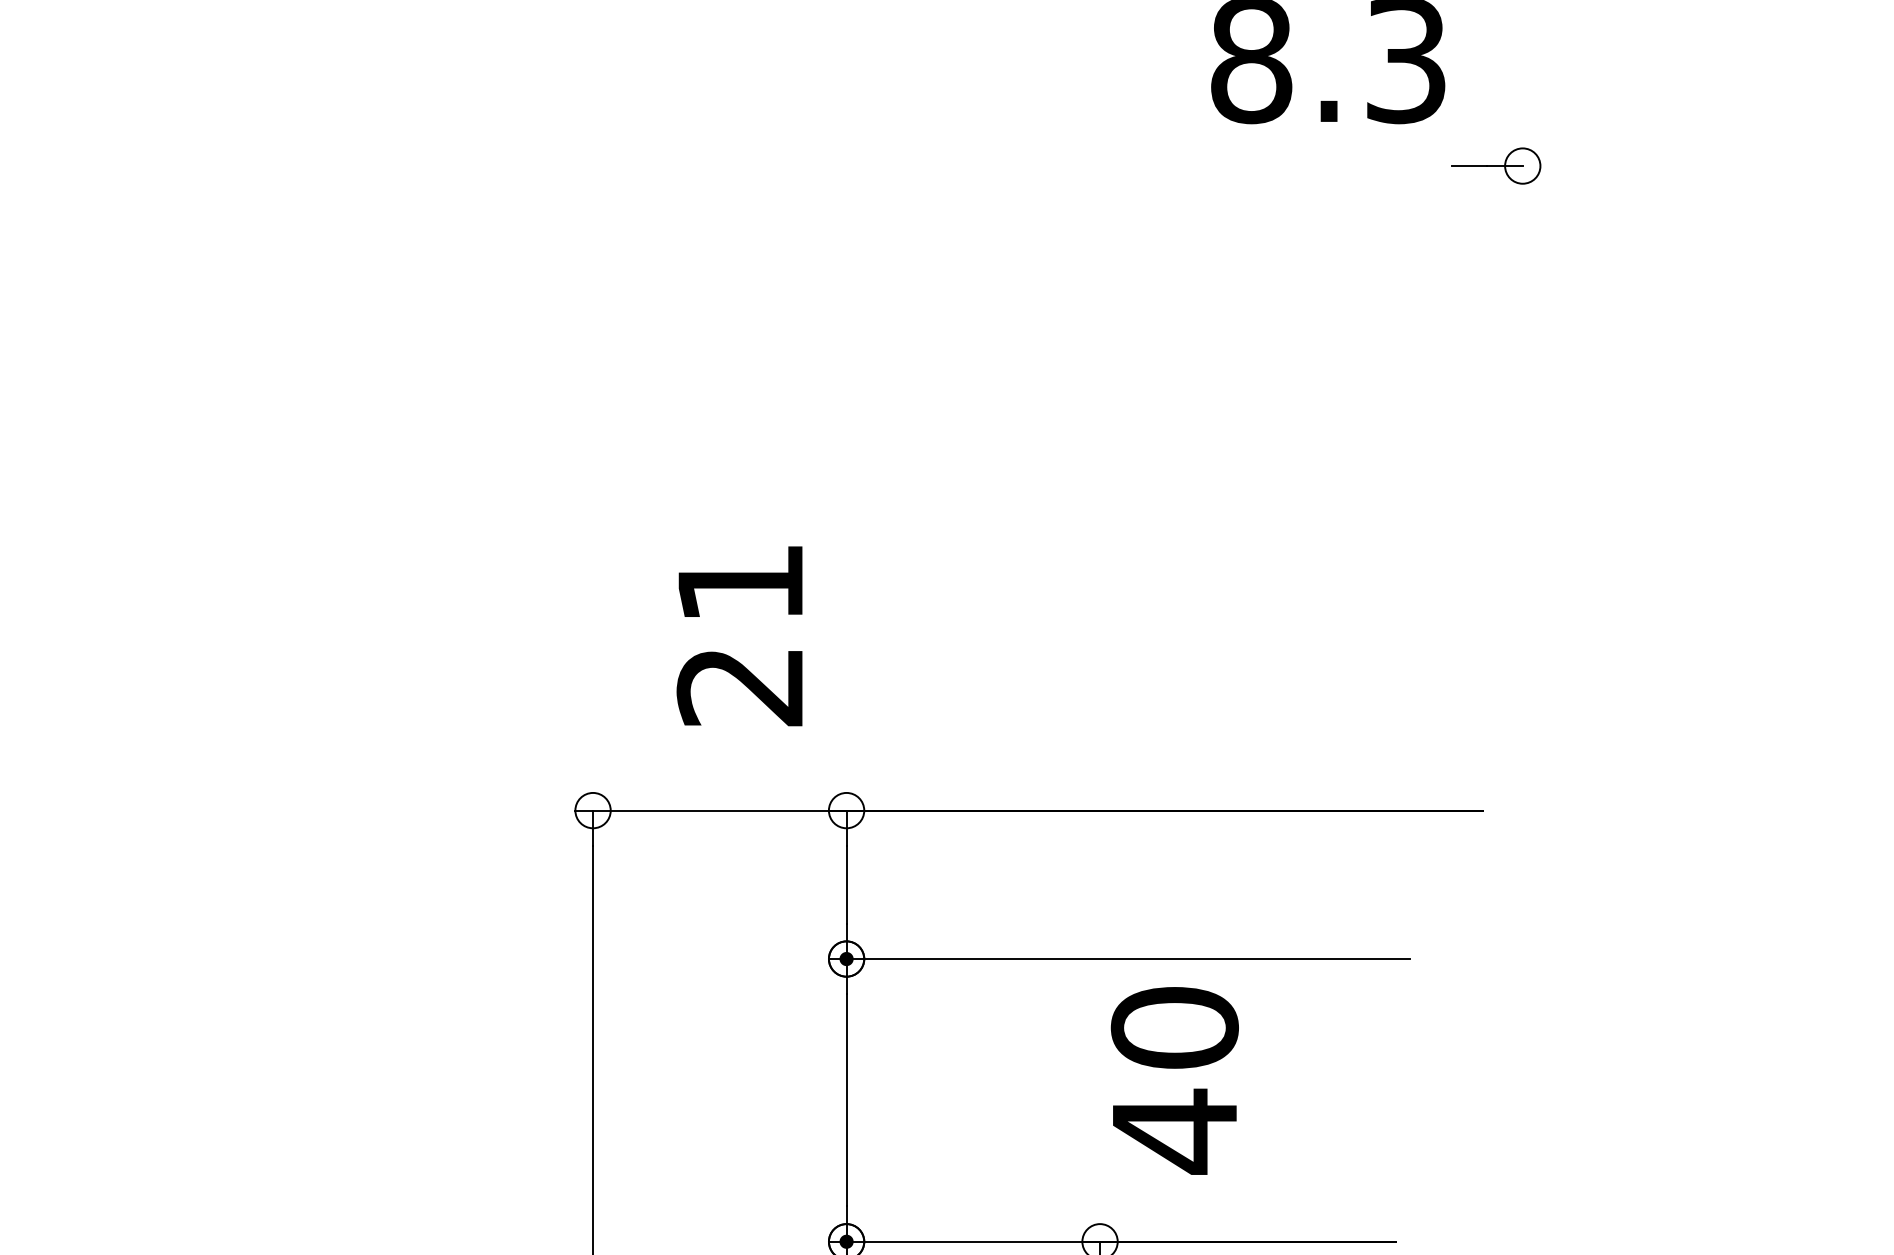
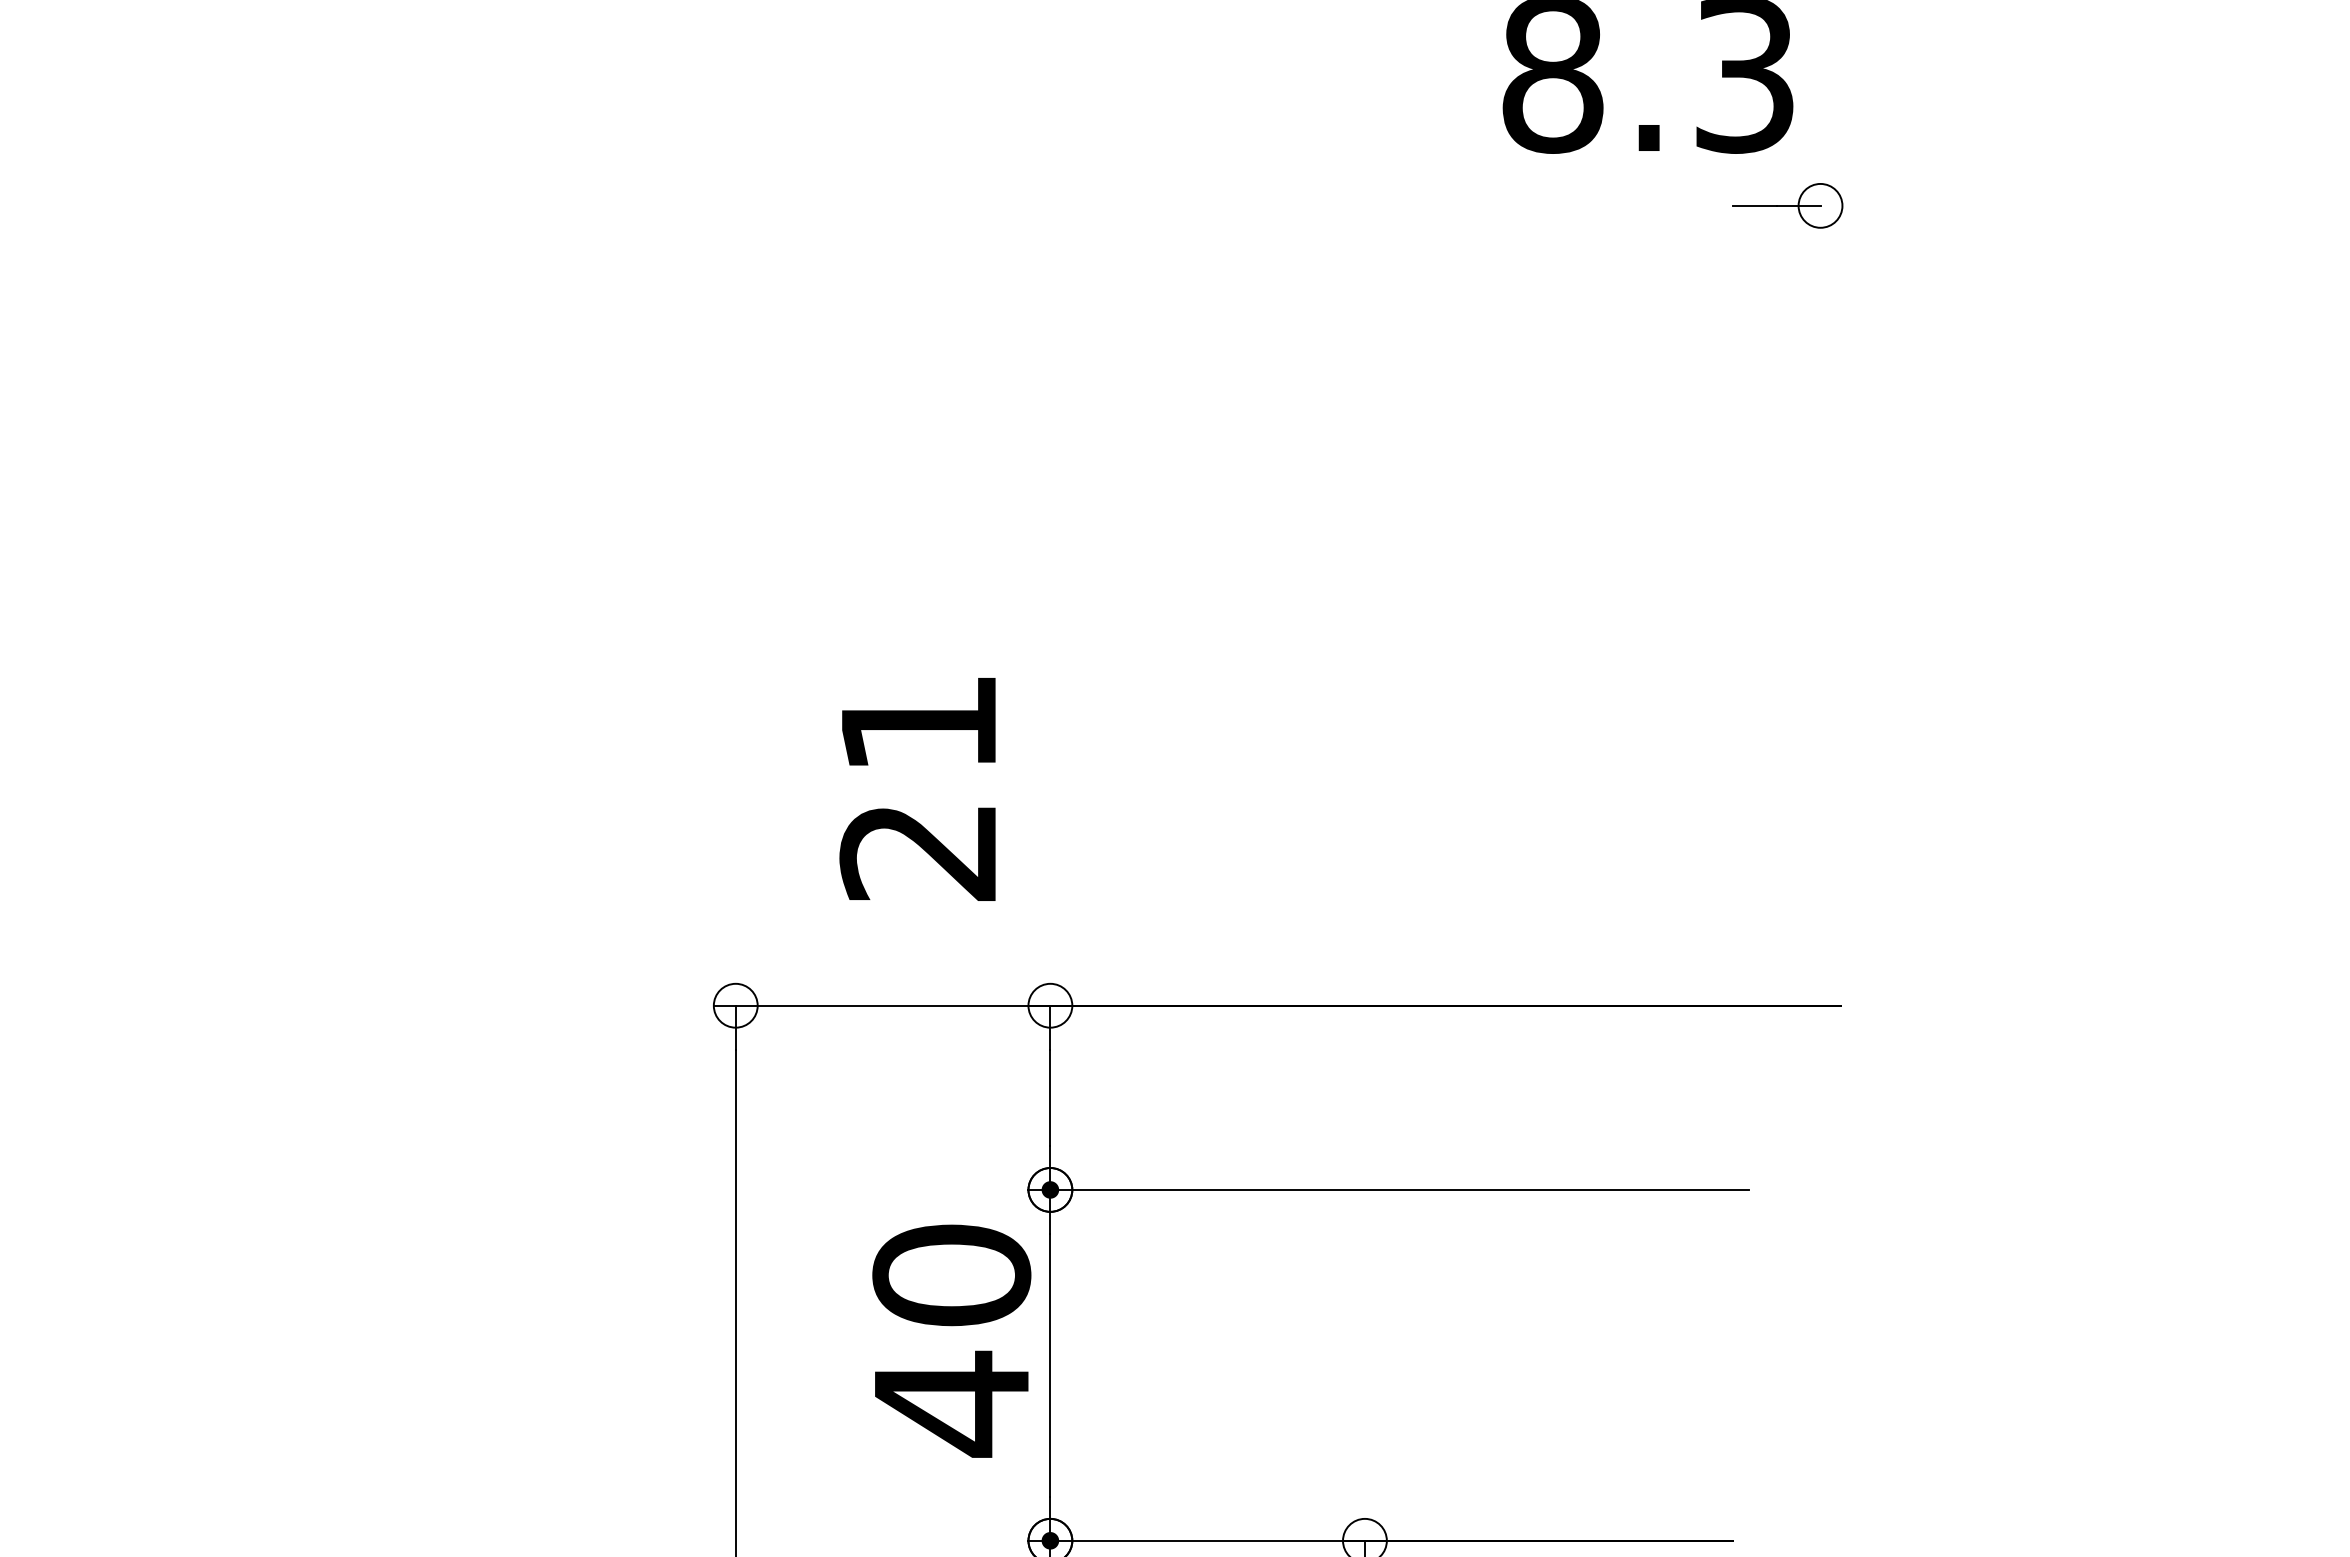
part: (1496, 165) -> (1787, 205), moved
text: (1174, 1080) -> (951, 1340), moved

